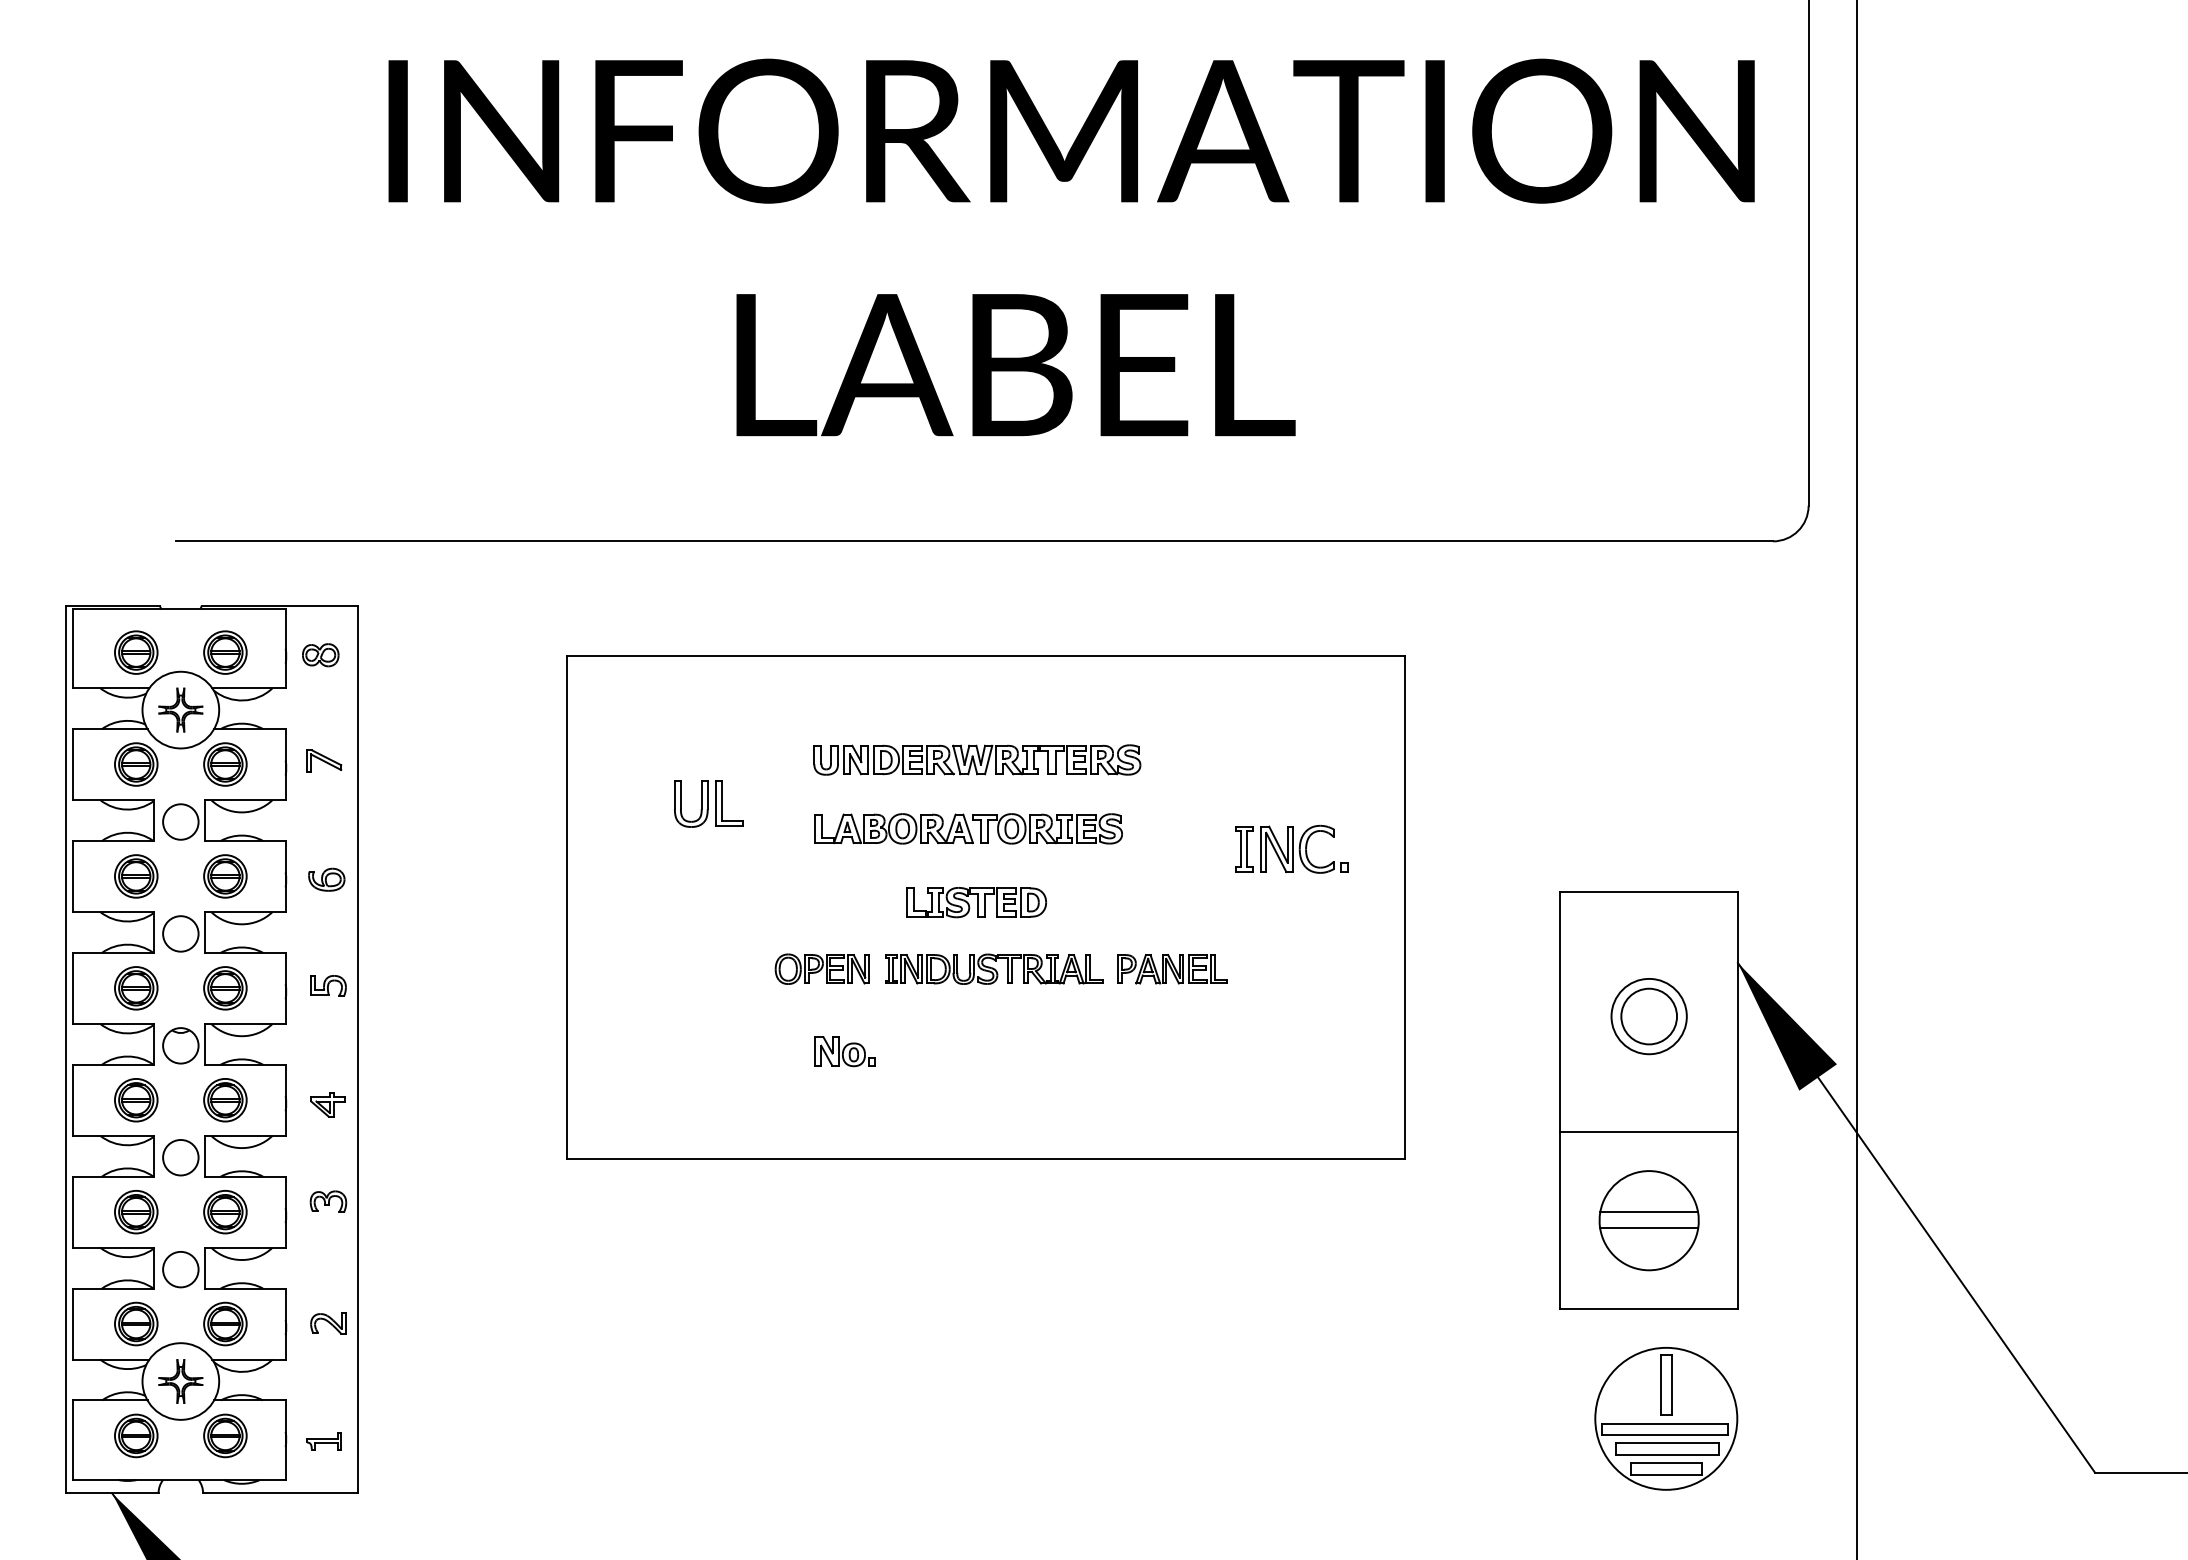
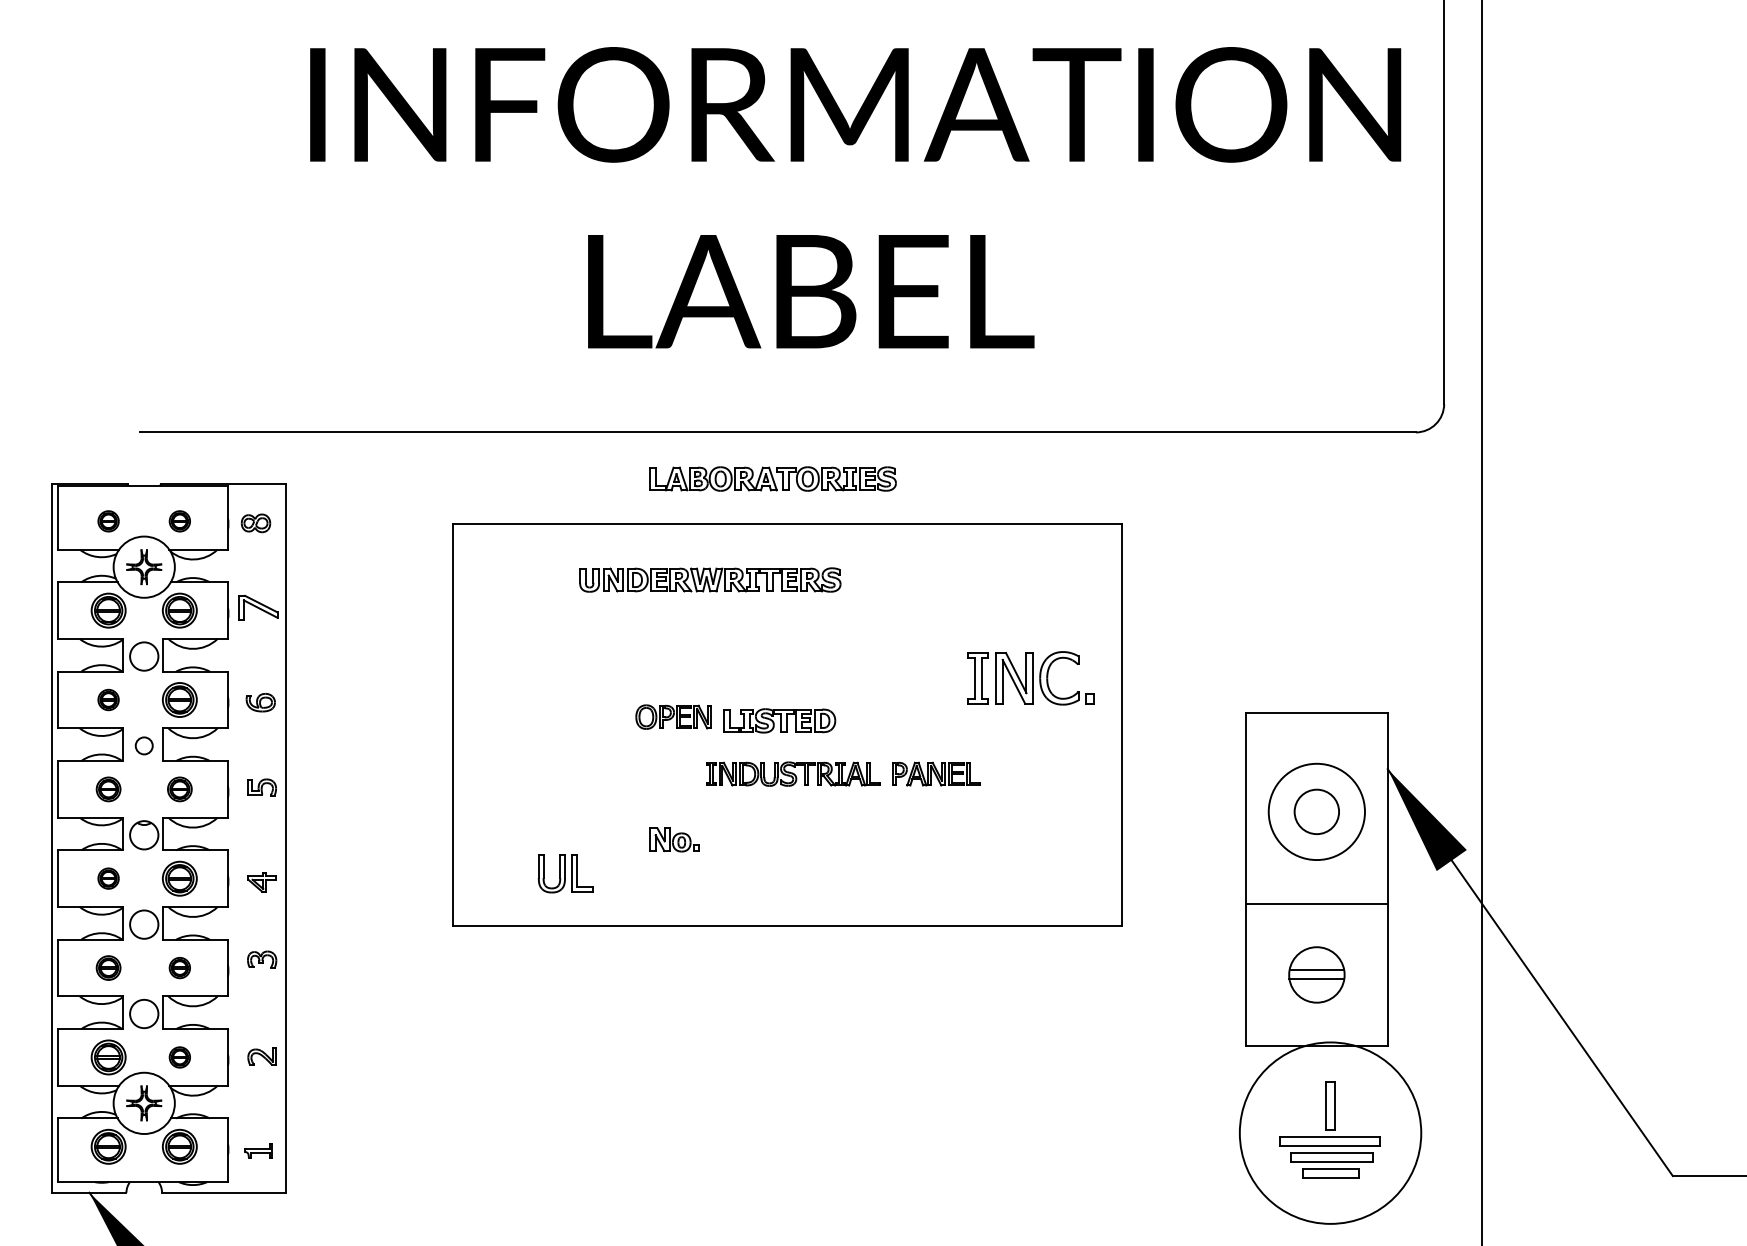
part: (136, 652) -> (108, 521), size x0.6
part: (224, 652) -> (179, 521), size x0.6
part: (977, 759) -> (710, 579), moved
part: (323, 760) -> (258, 607), size x1.4
part: (708, 803) -> (565, 873), moved
part: (967, 828) -> (772, 478), moved
part: (1291, 849) -> (1031, 678), size x1.4
part: (136, 875) -> (108, 699), size x0.6
circle: (181, 933) -> (144, 745), size x0.6
part: (822, 968) -> (673, 716), moved
part: (136, 988) -> (108, 789), size x0.7
part: (224, 988) -> (179, 789), size x0.7
circle: (1648, 1016) -> (1316, 811), size x1.6
part: (136, 1099) -> (108, 878), size x0.6
part: (136, 1211) -> (108, 967), size x0.7
part: (224, 1211) -> (179, 967), size x0.6
part: (1648, 1220) -> (1316, 974), size x0.7
part: (224, 1324) -> (179, 1057), size x0.6
circle: (1666, 1417) -> (1330, 1132), size x1.6

